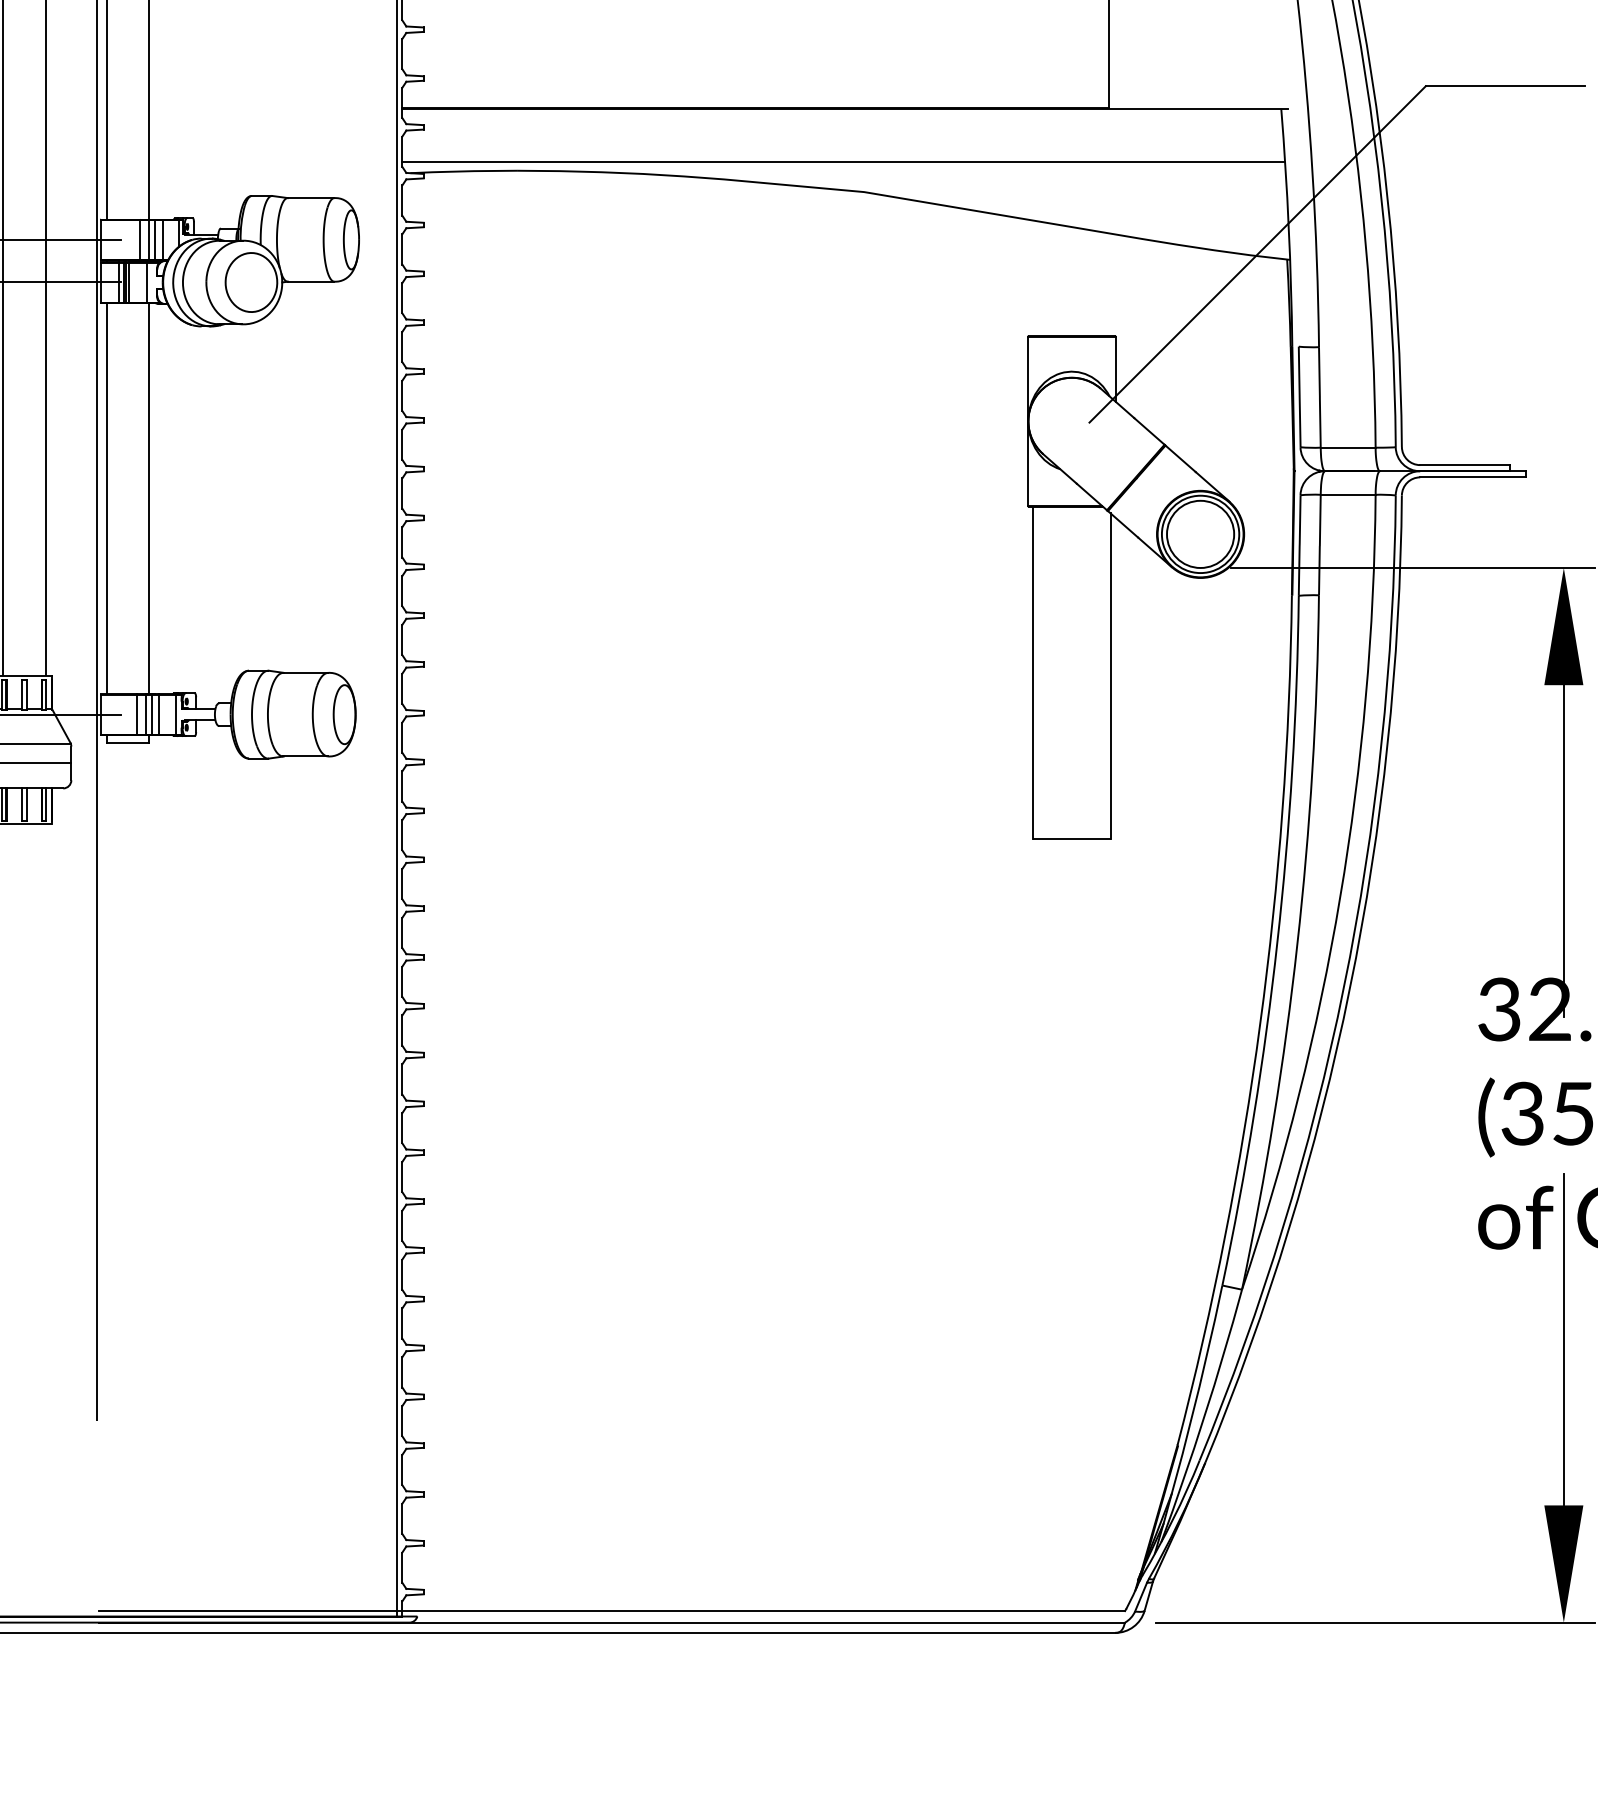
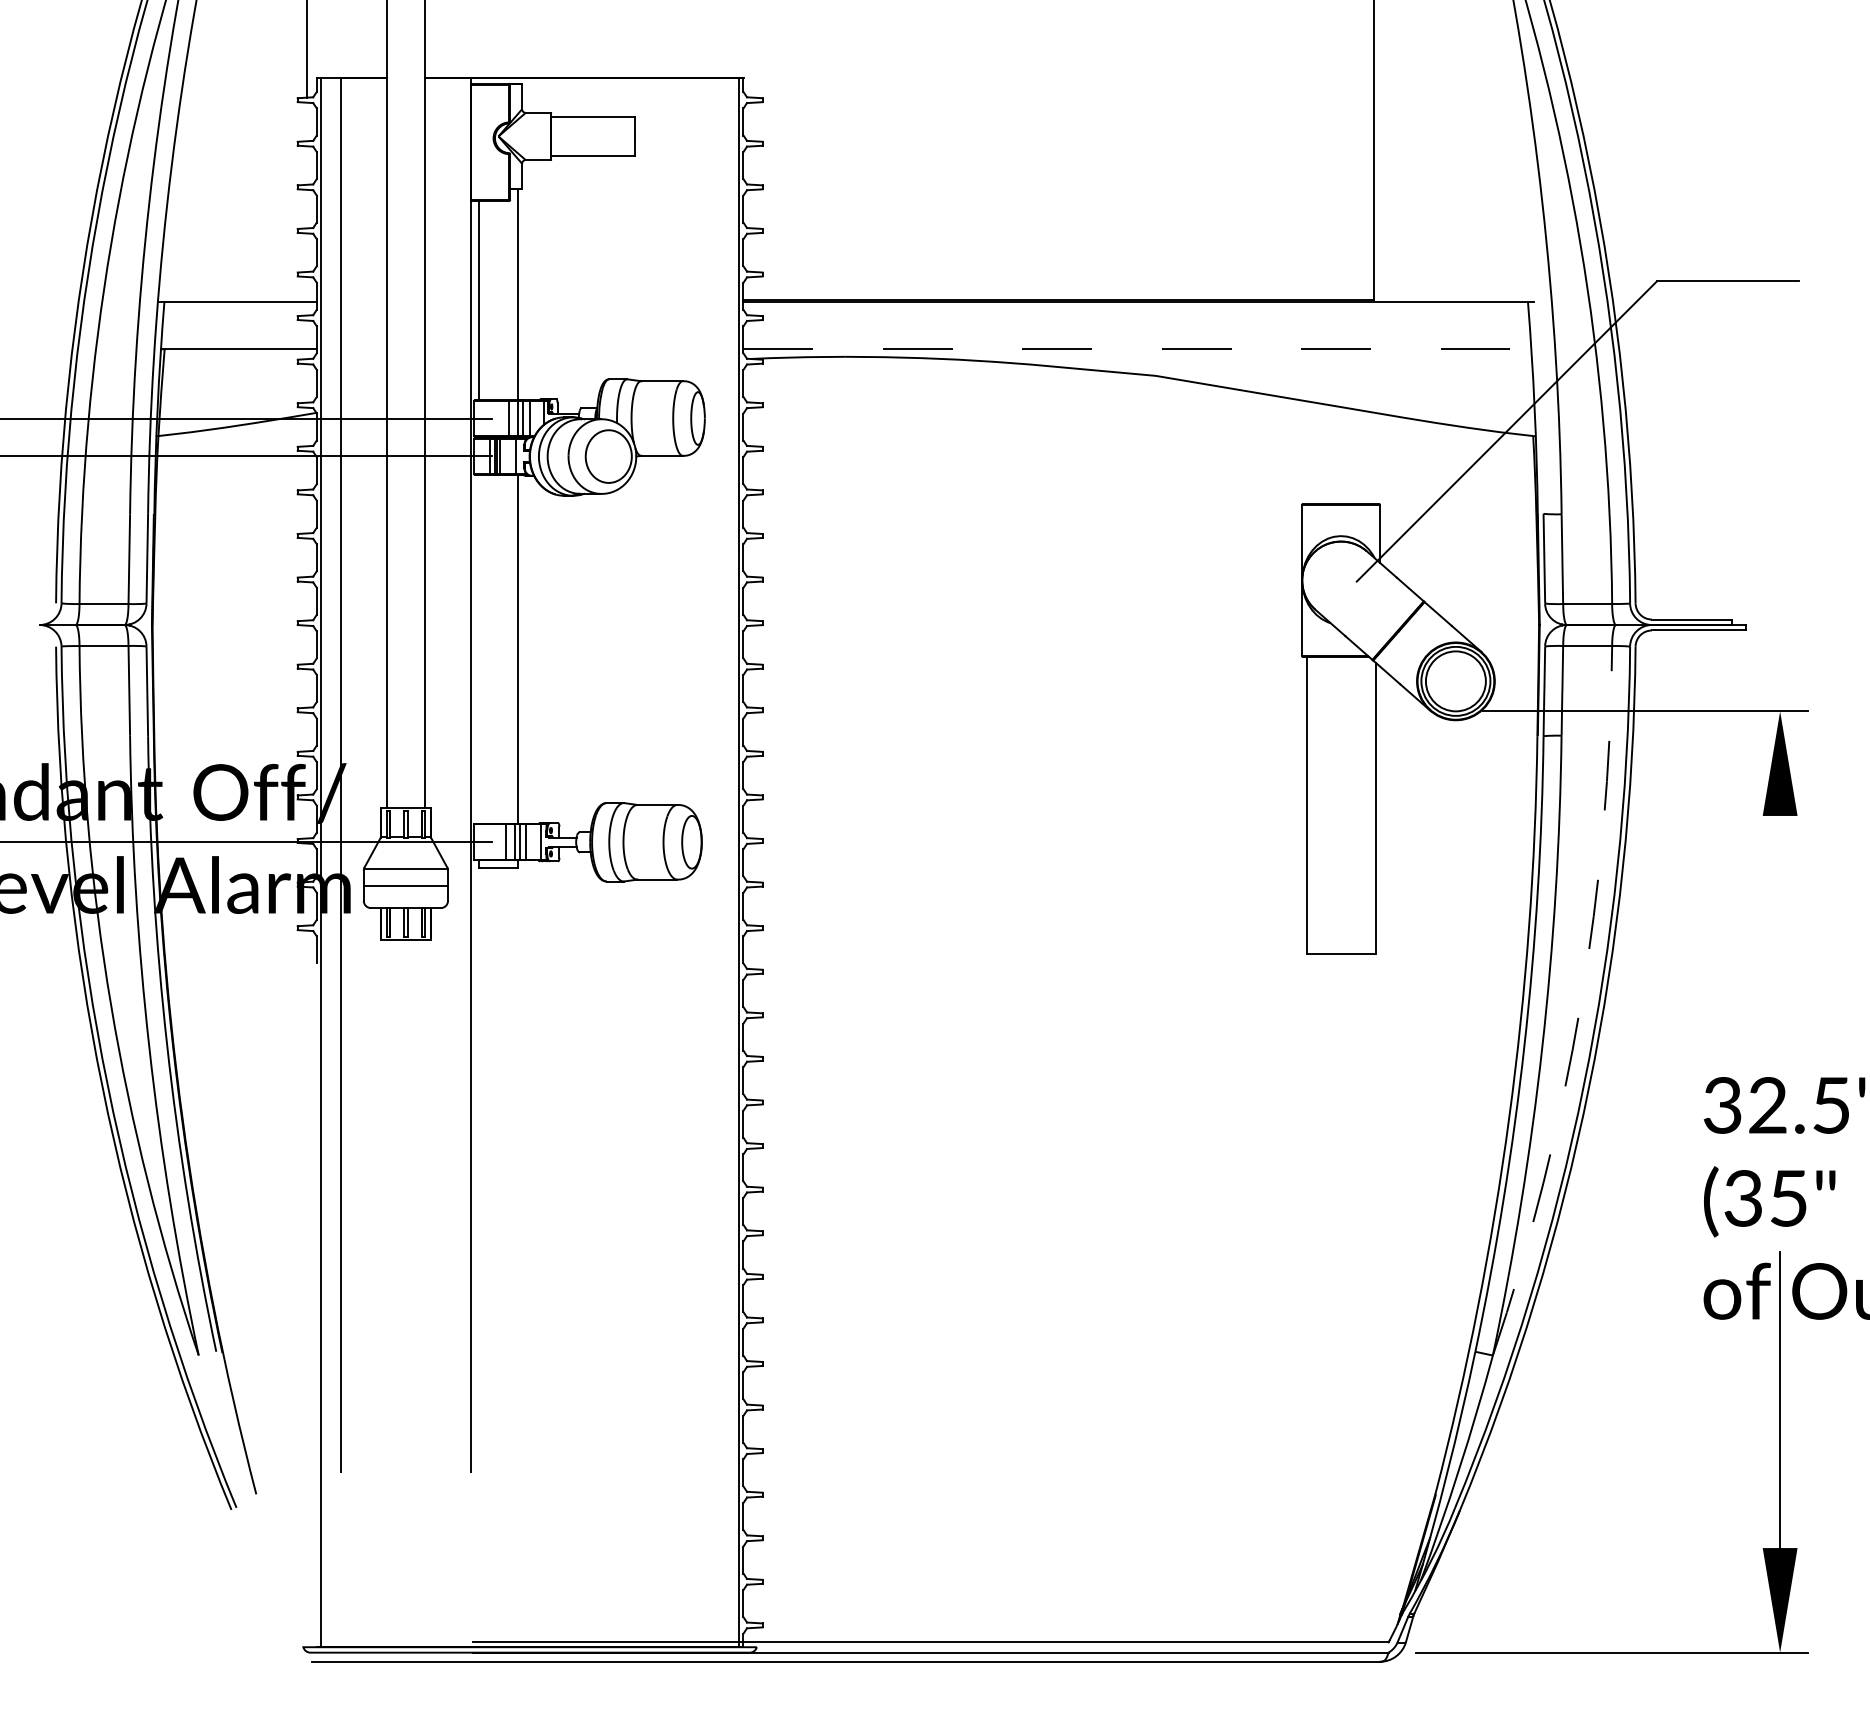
line: (843, 162) -> (1137, 349), solid -> dashed
line: (106, 498) -> (479, 649), removed
line: (1564, 850) -> (1780, 963), removed
arc: (1340, 897) -> (1580, 1005), solid -> dashed

